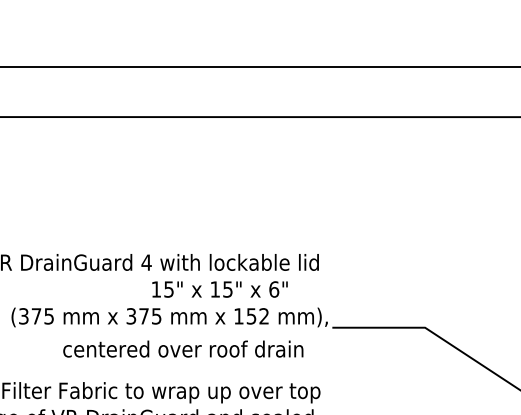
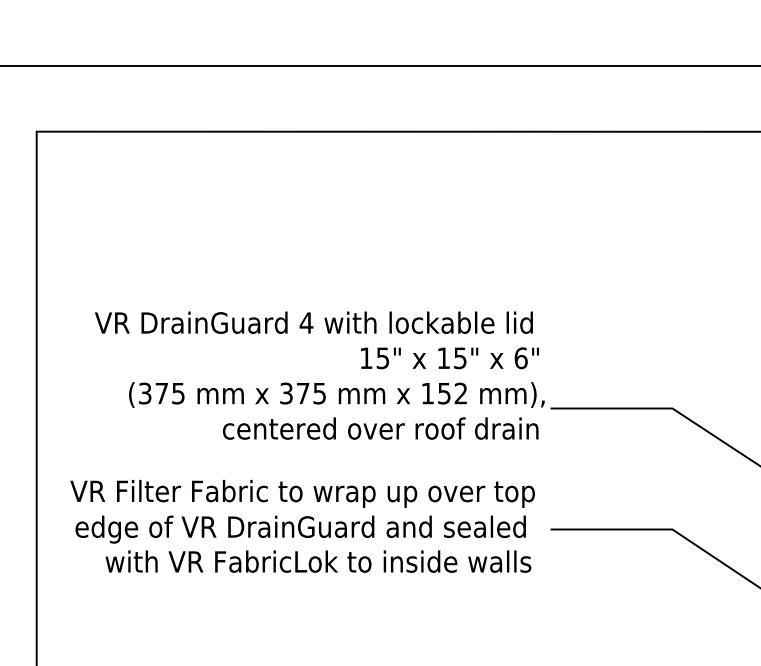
text: (219, 289) -> (449, 358), moved
text: (183, 349) -> (380, 428), moved

